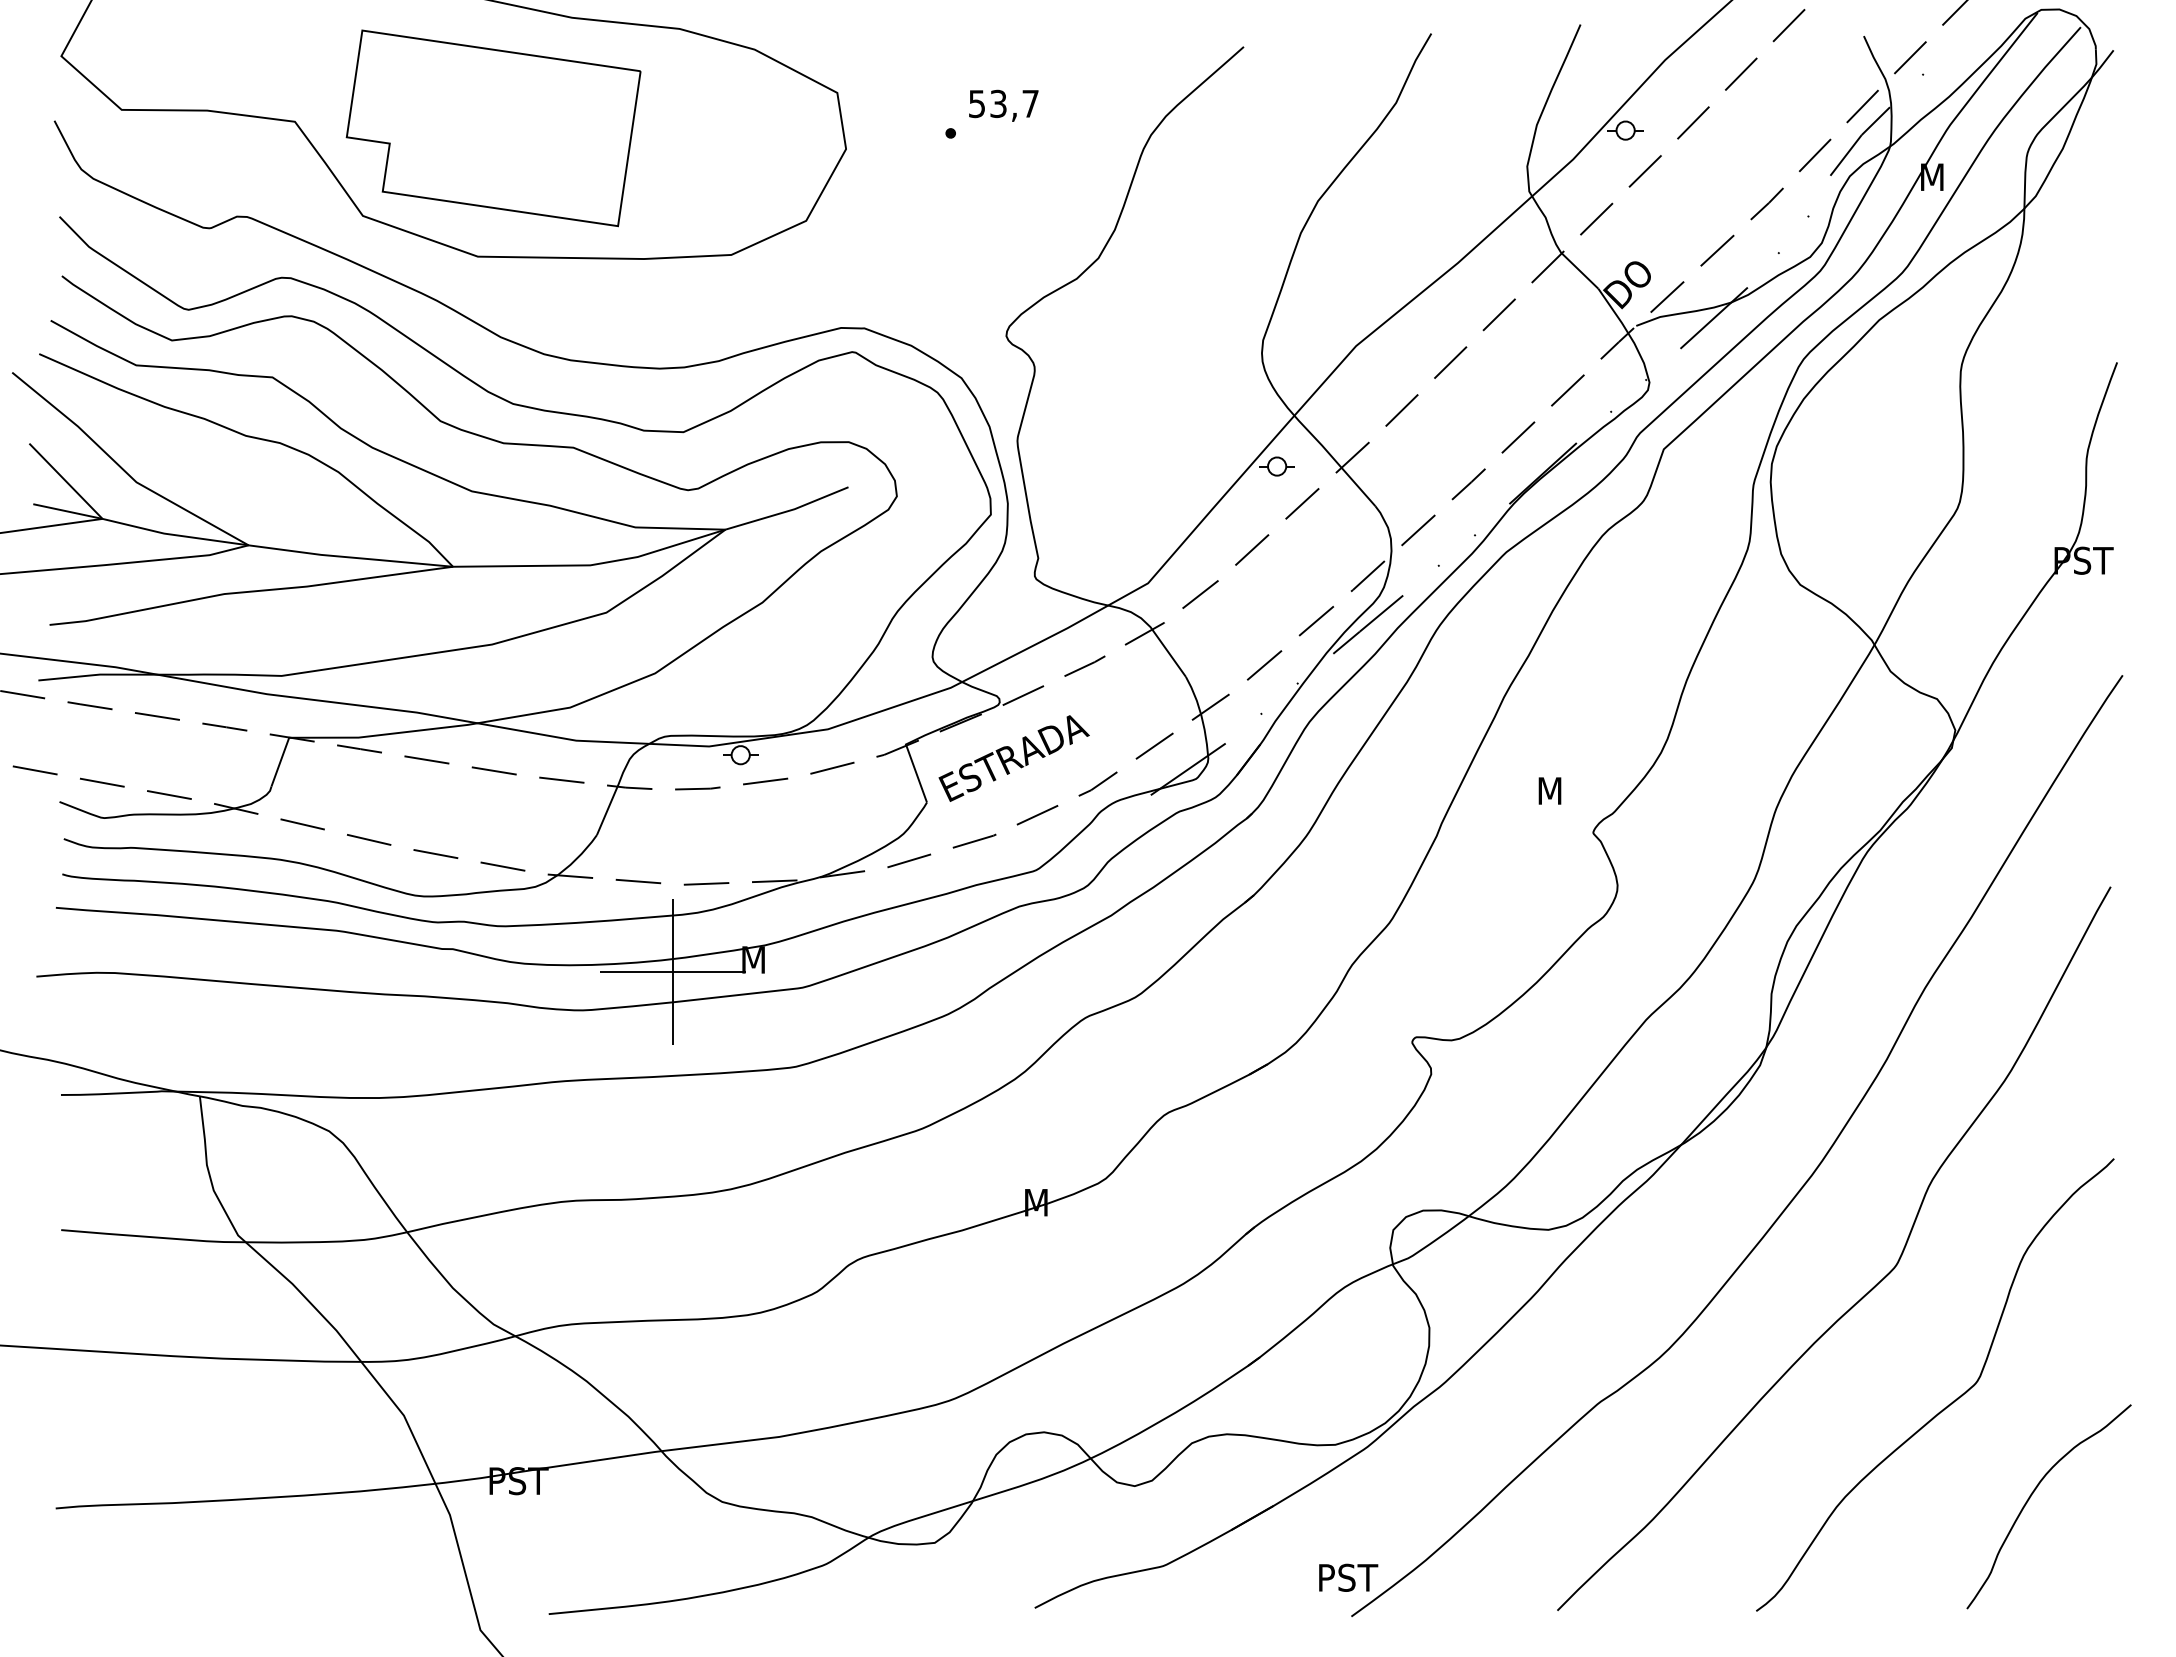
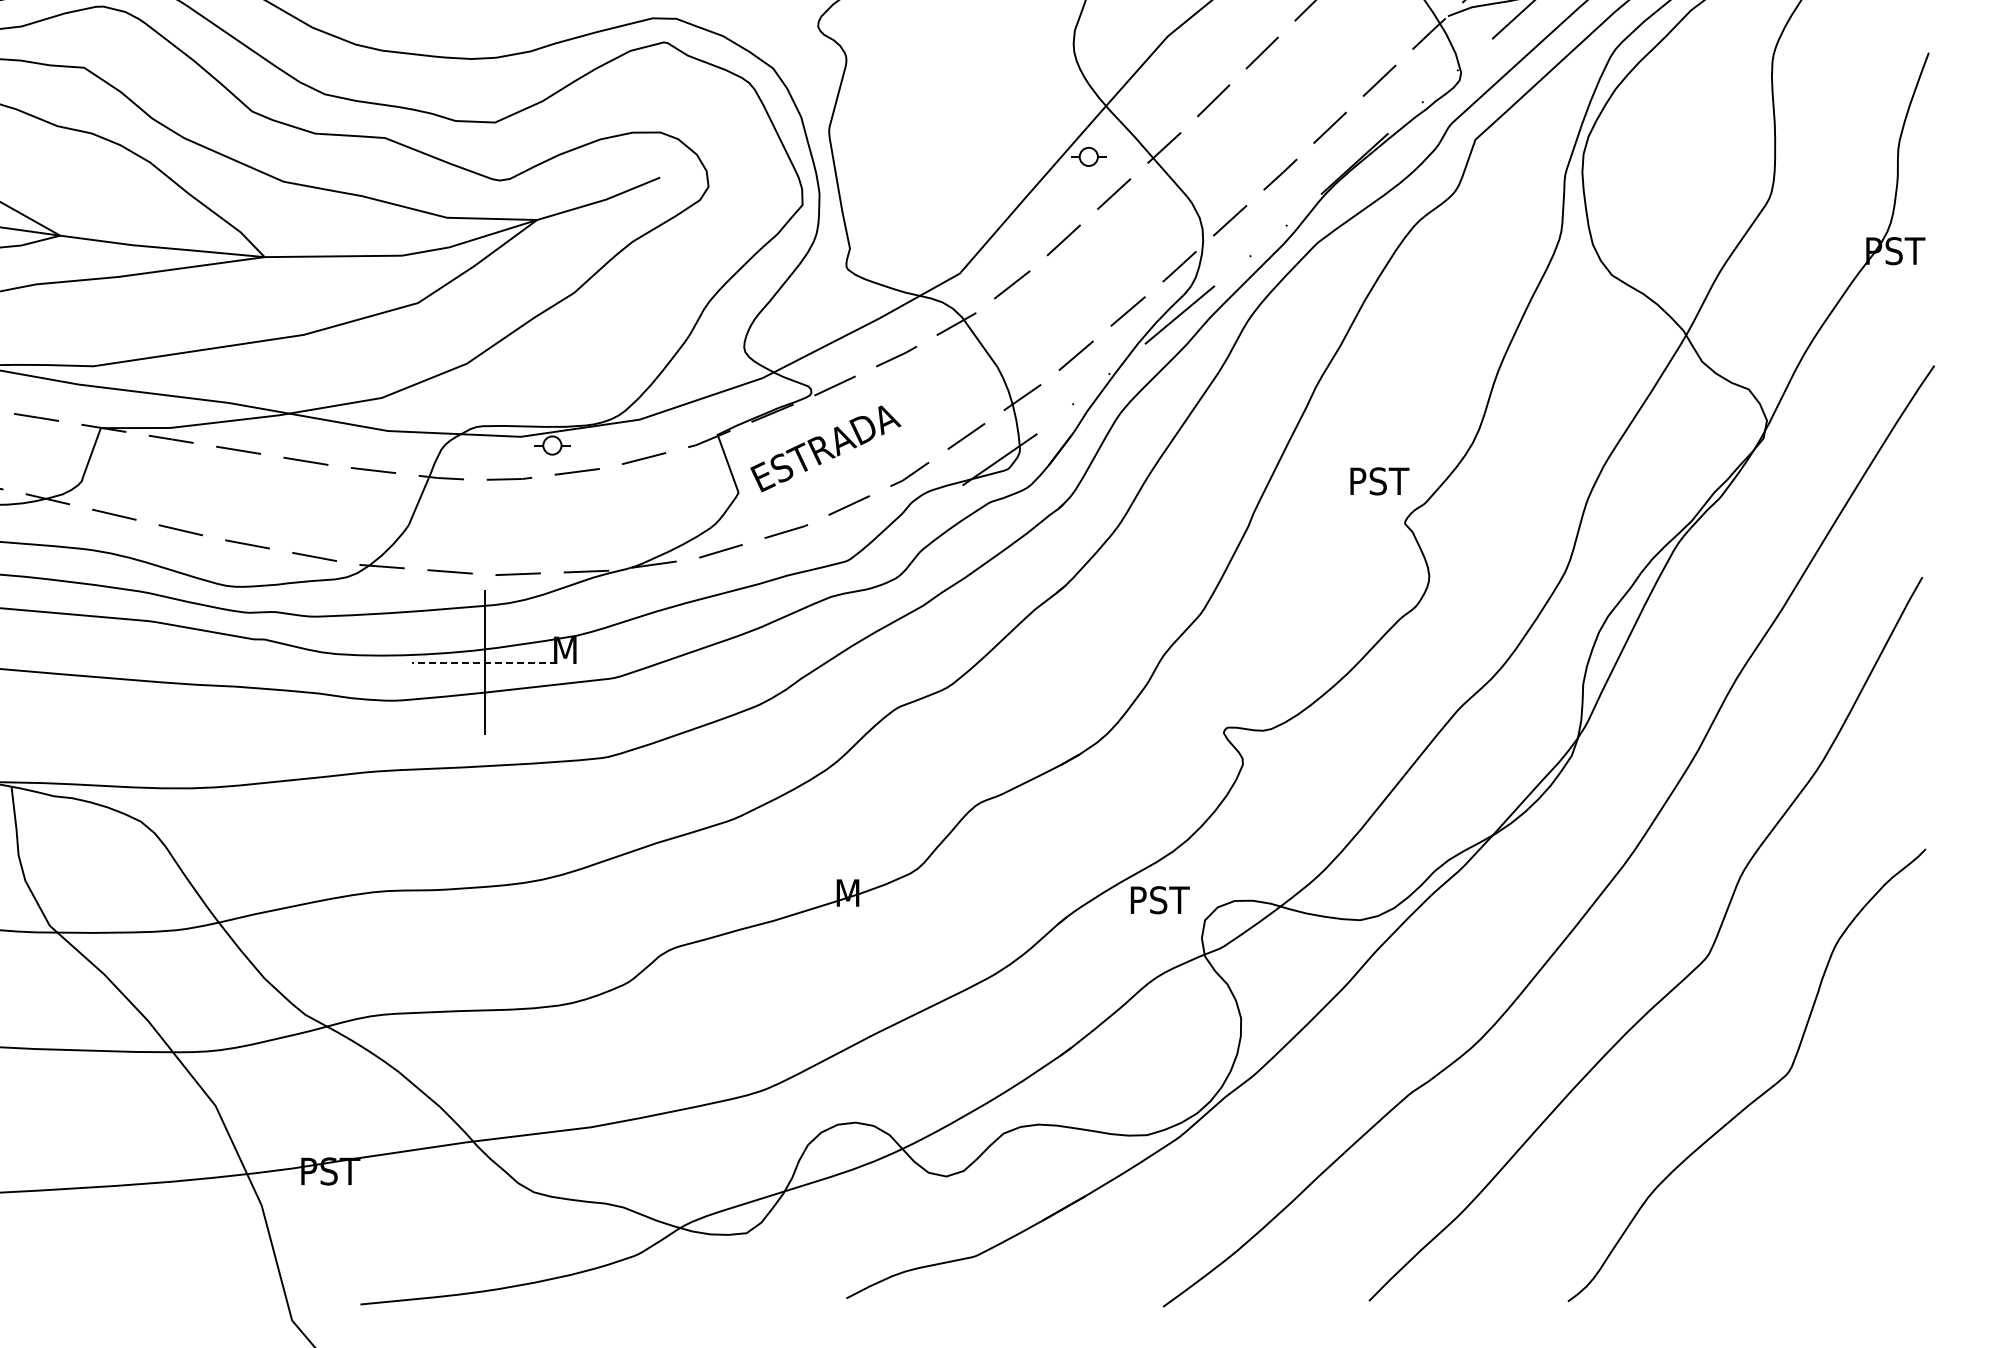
text: (1569, 791) -> (1381, 481), M -> PST
line: (672, 972) -> (484, 662), solid -> dashed
curve: (2030, 1498) -> (1842, 1188), removed
text: (1348, 1577) -> (1160, 899), moved

